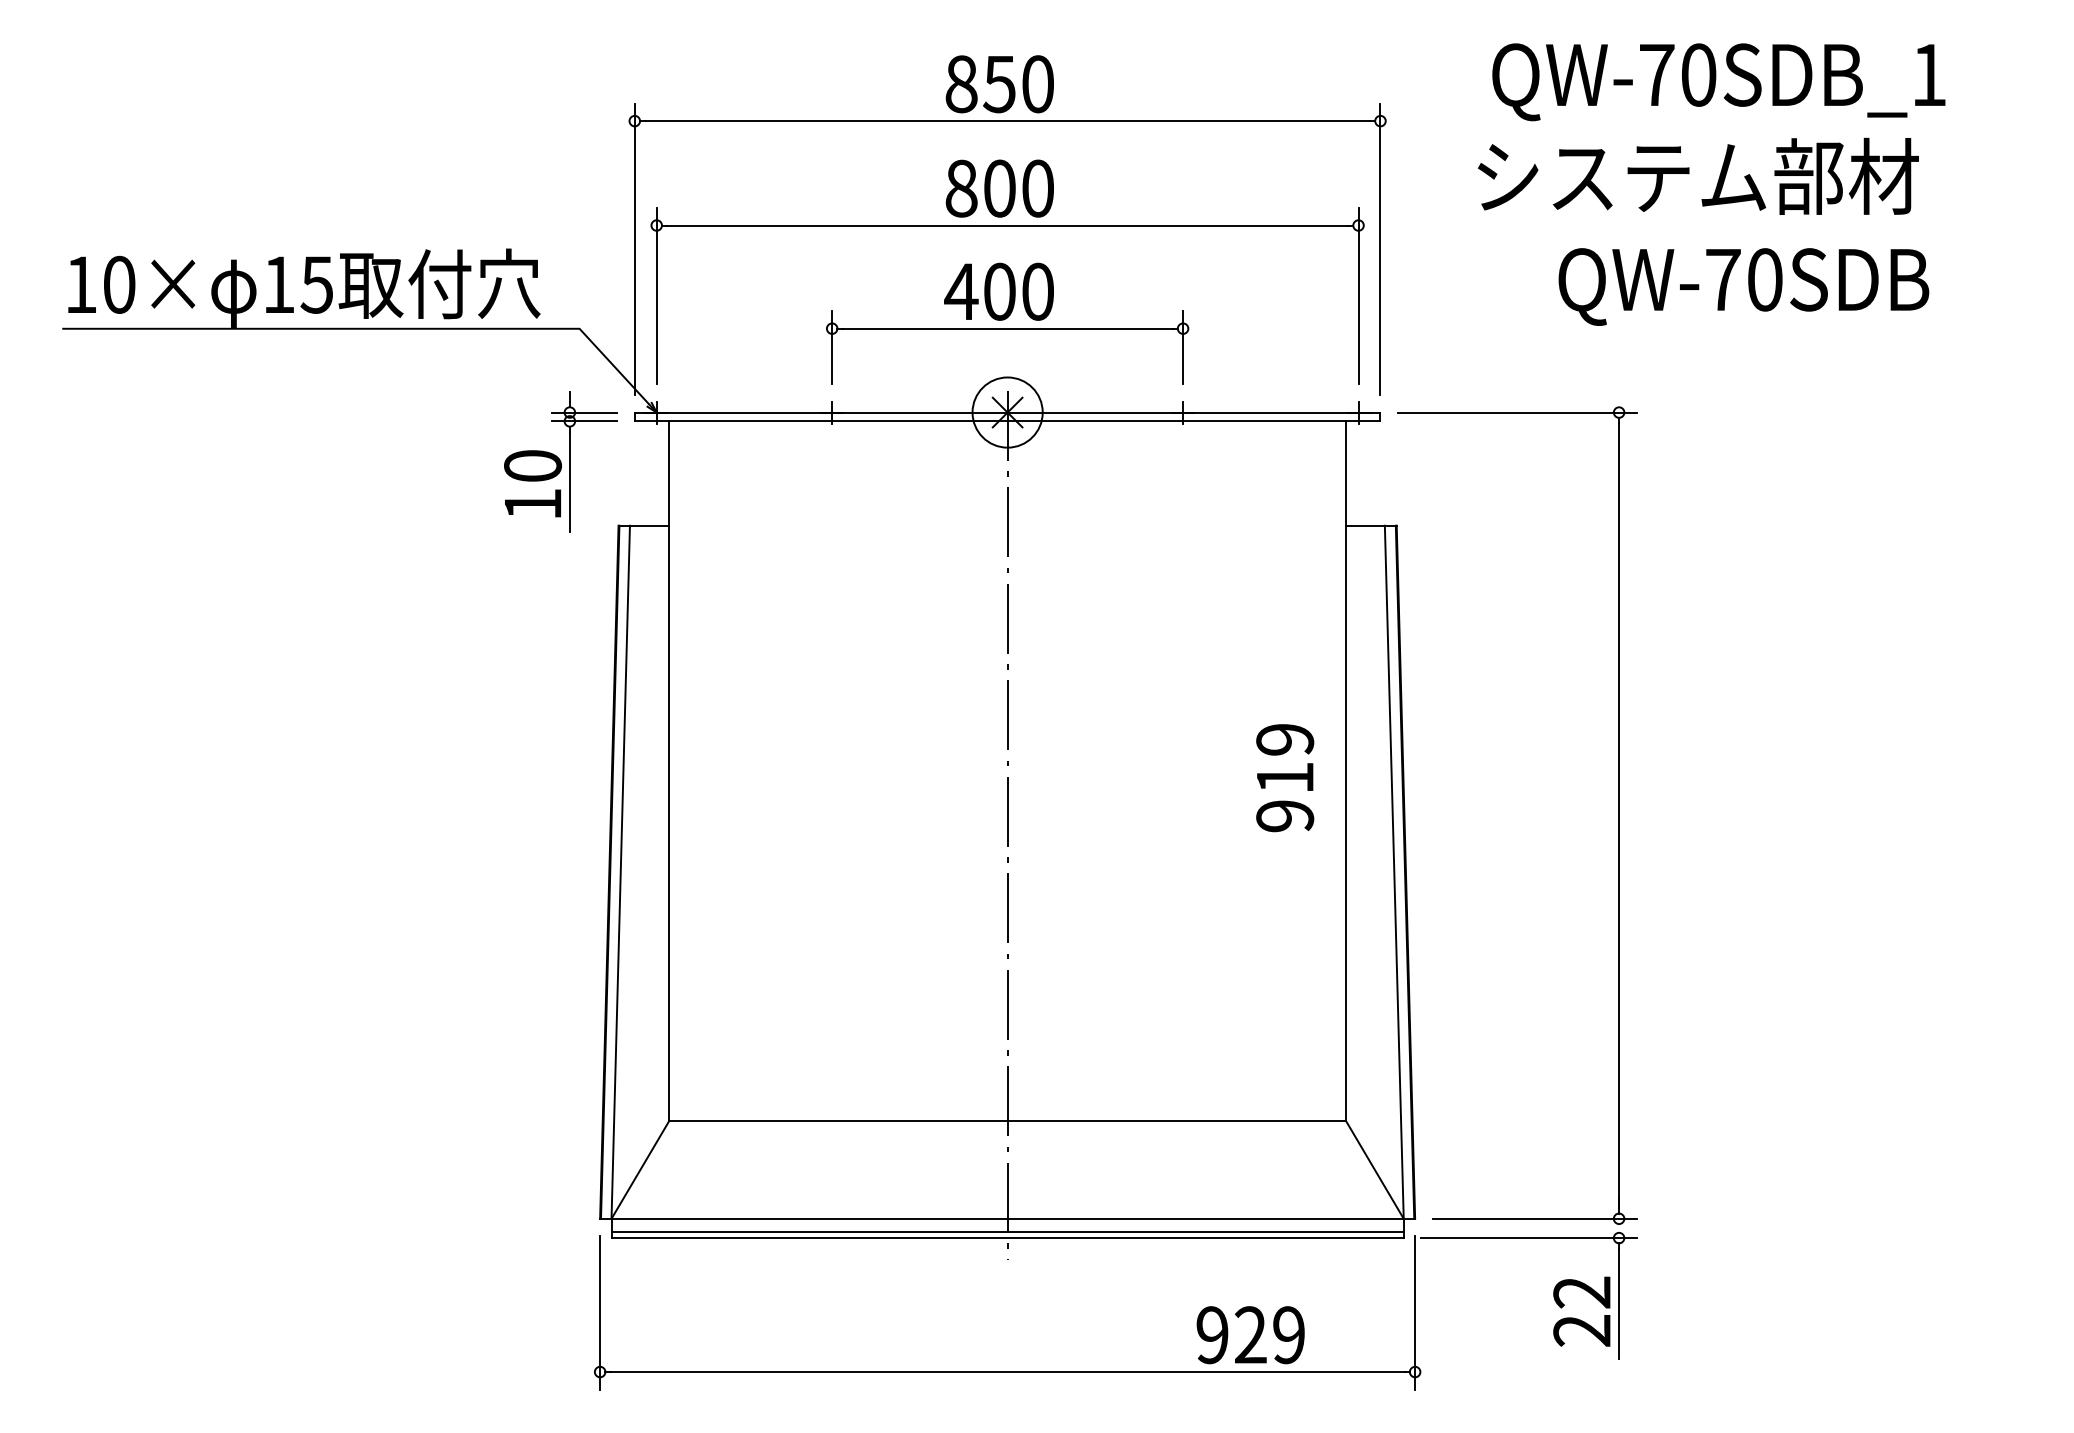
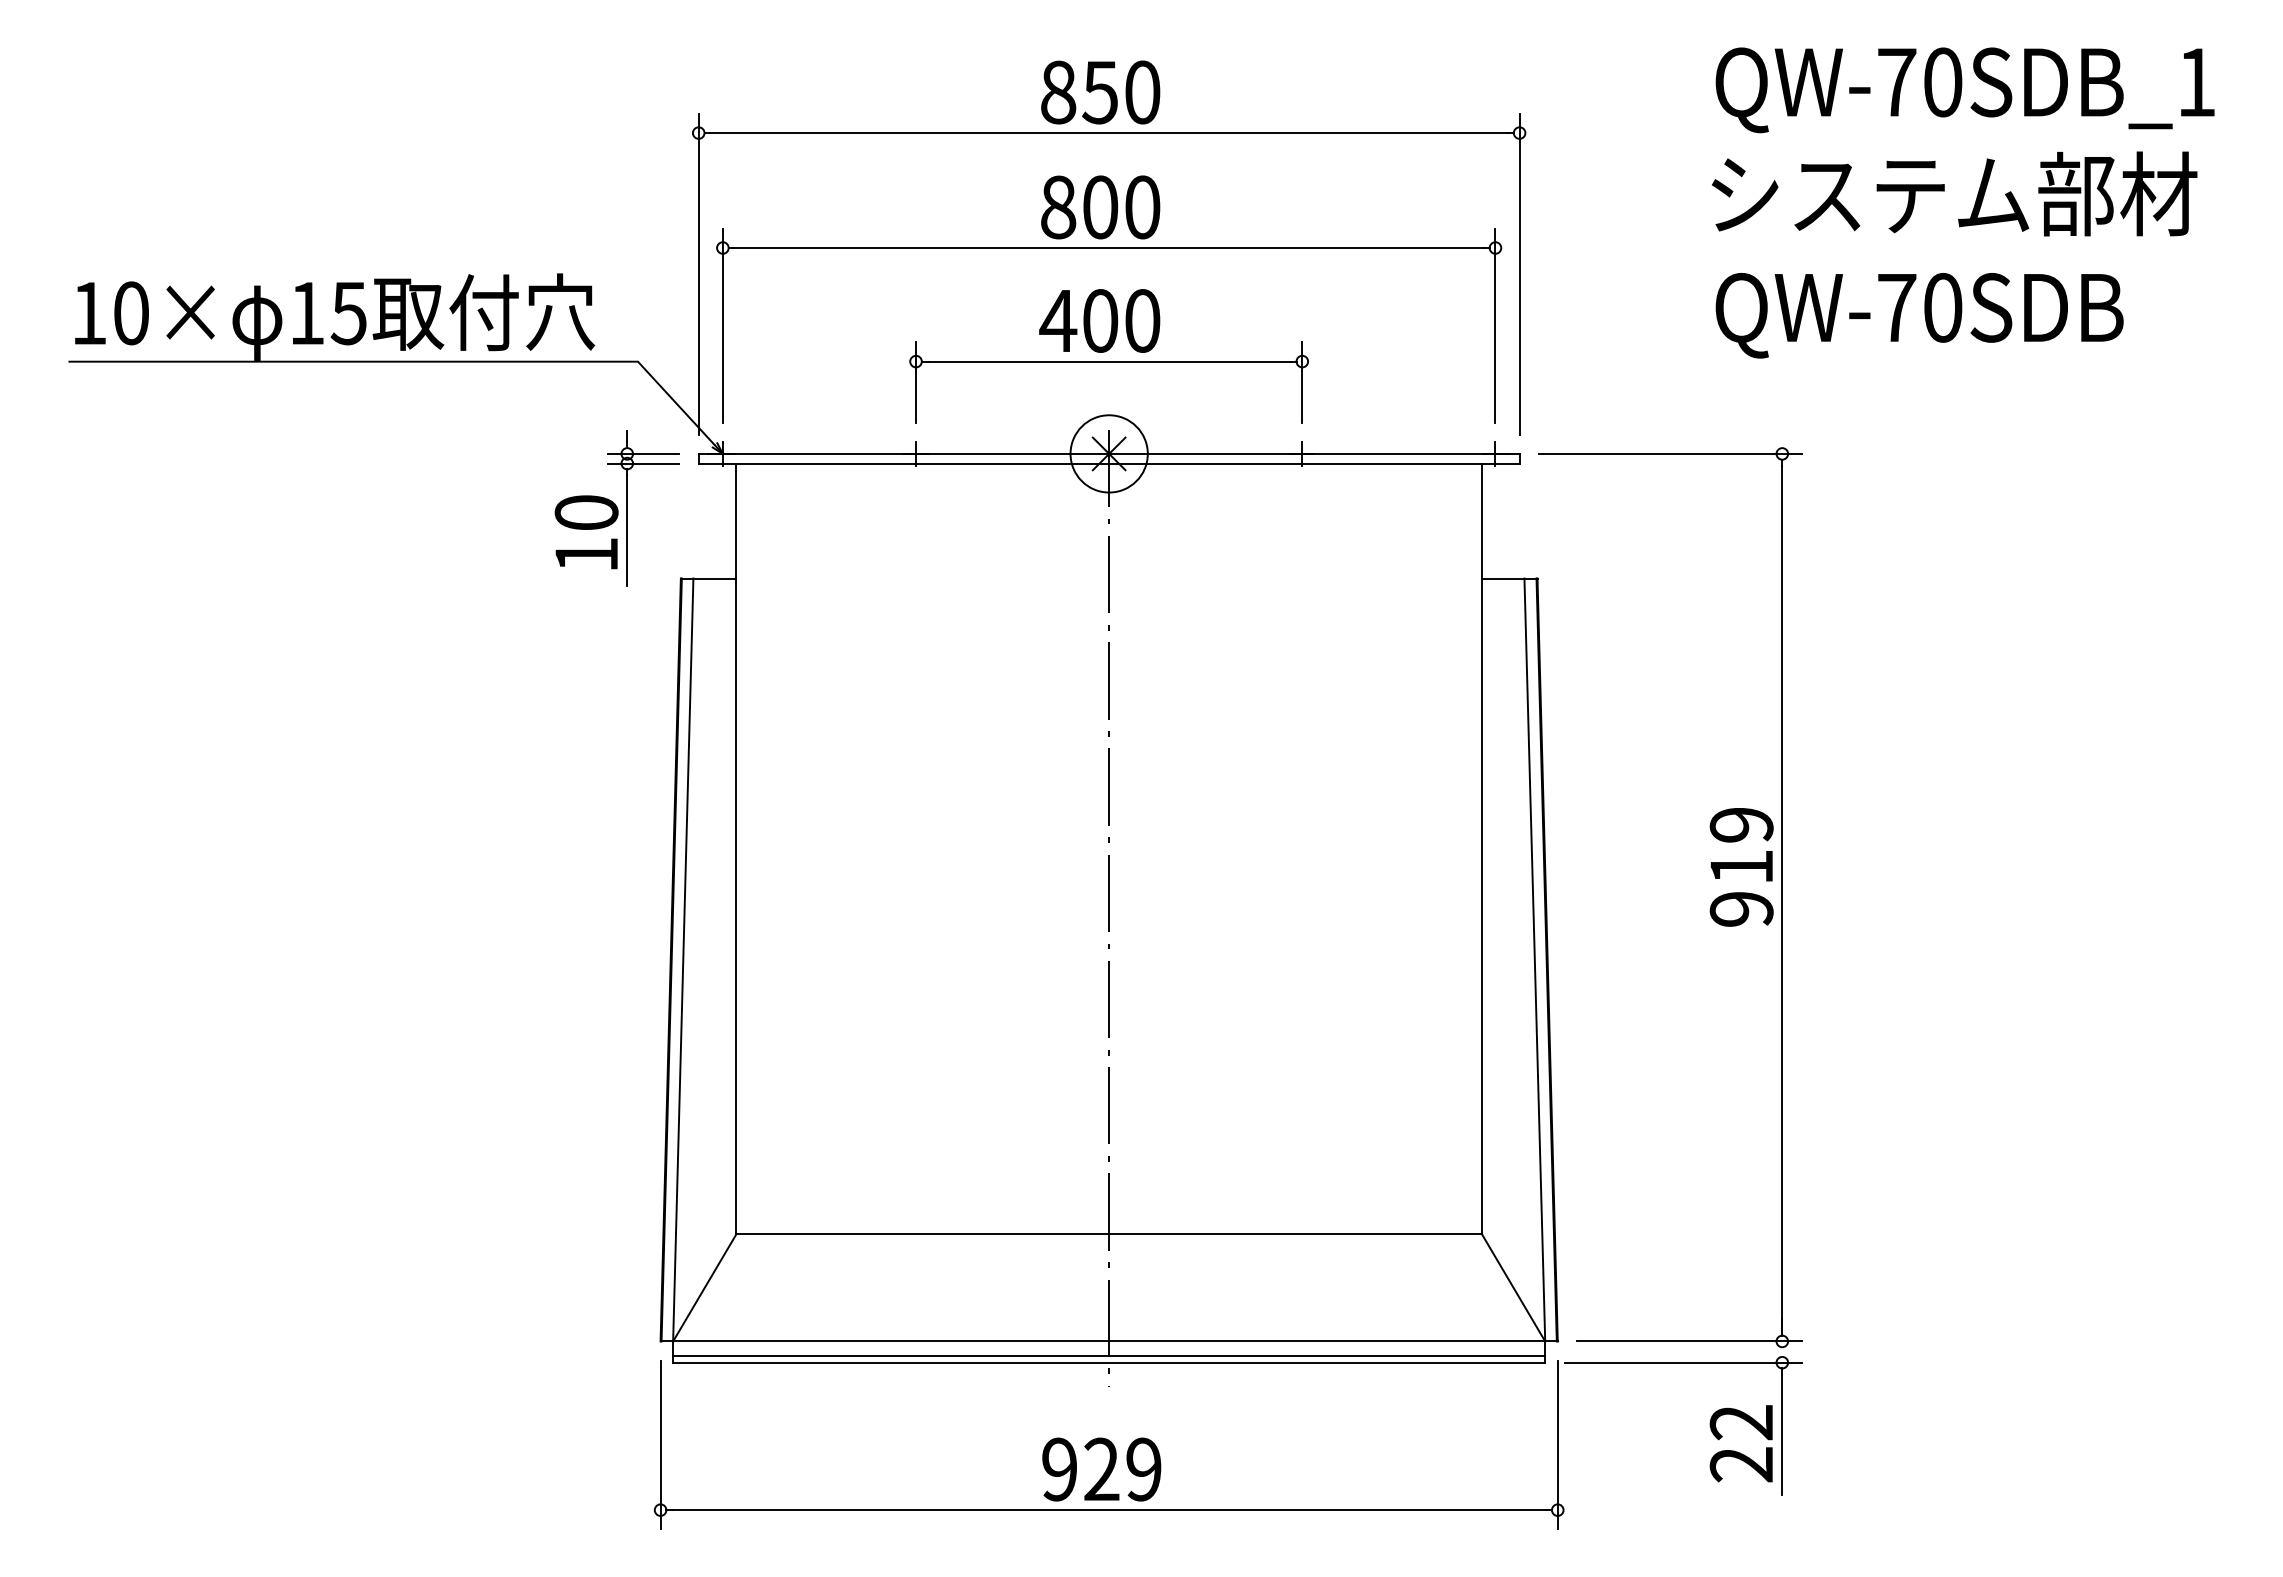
text: (1718, 82) -> (1964, 90), moved
text: (1698, 176) -> (1954, 193), moved
text: (1284, 778) -> (1741, 867), moved
text: (1250, 1335) -> (1101, 1469), moved

